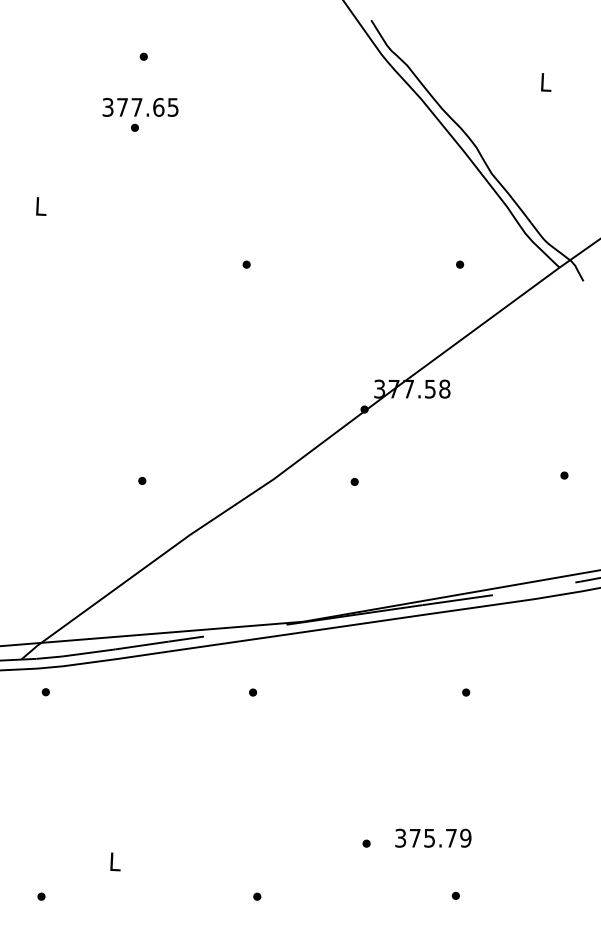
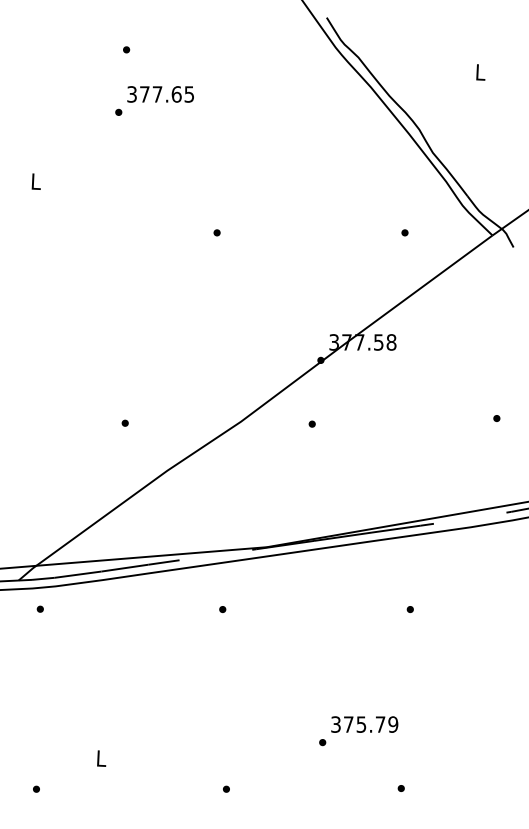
text: (140, 107) -> (160, 94), moved
text: (433, 837) -> (364, 723), moved

